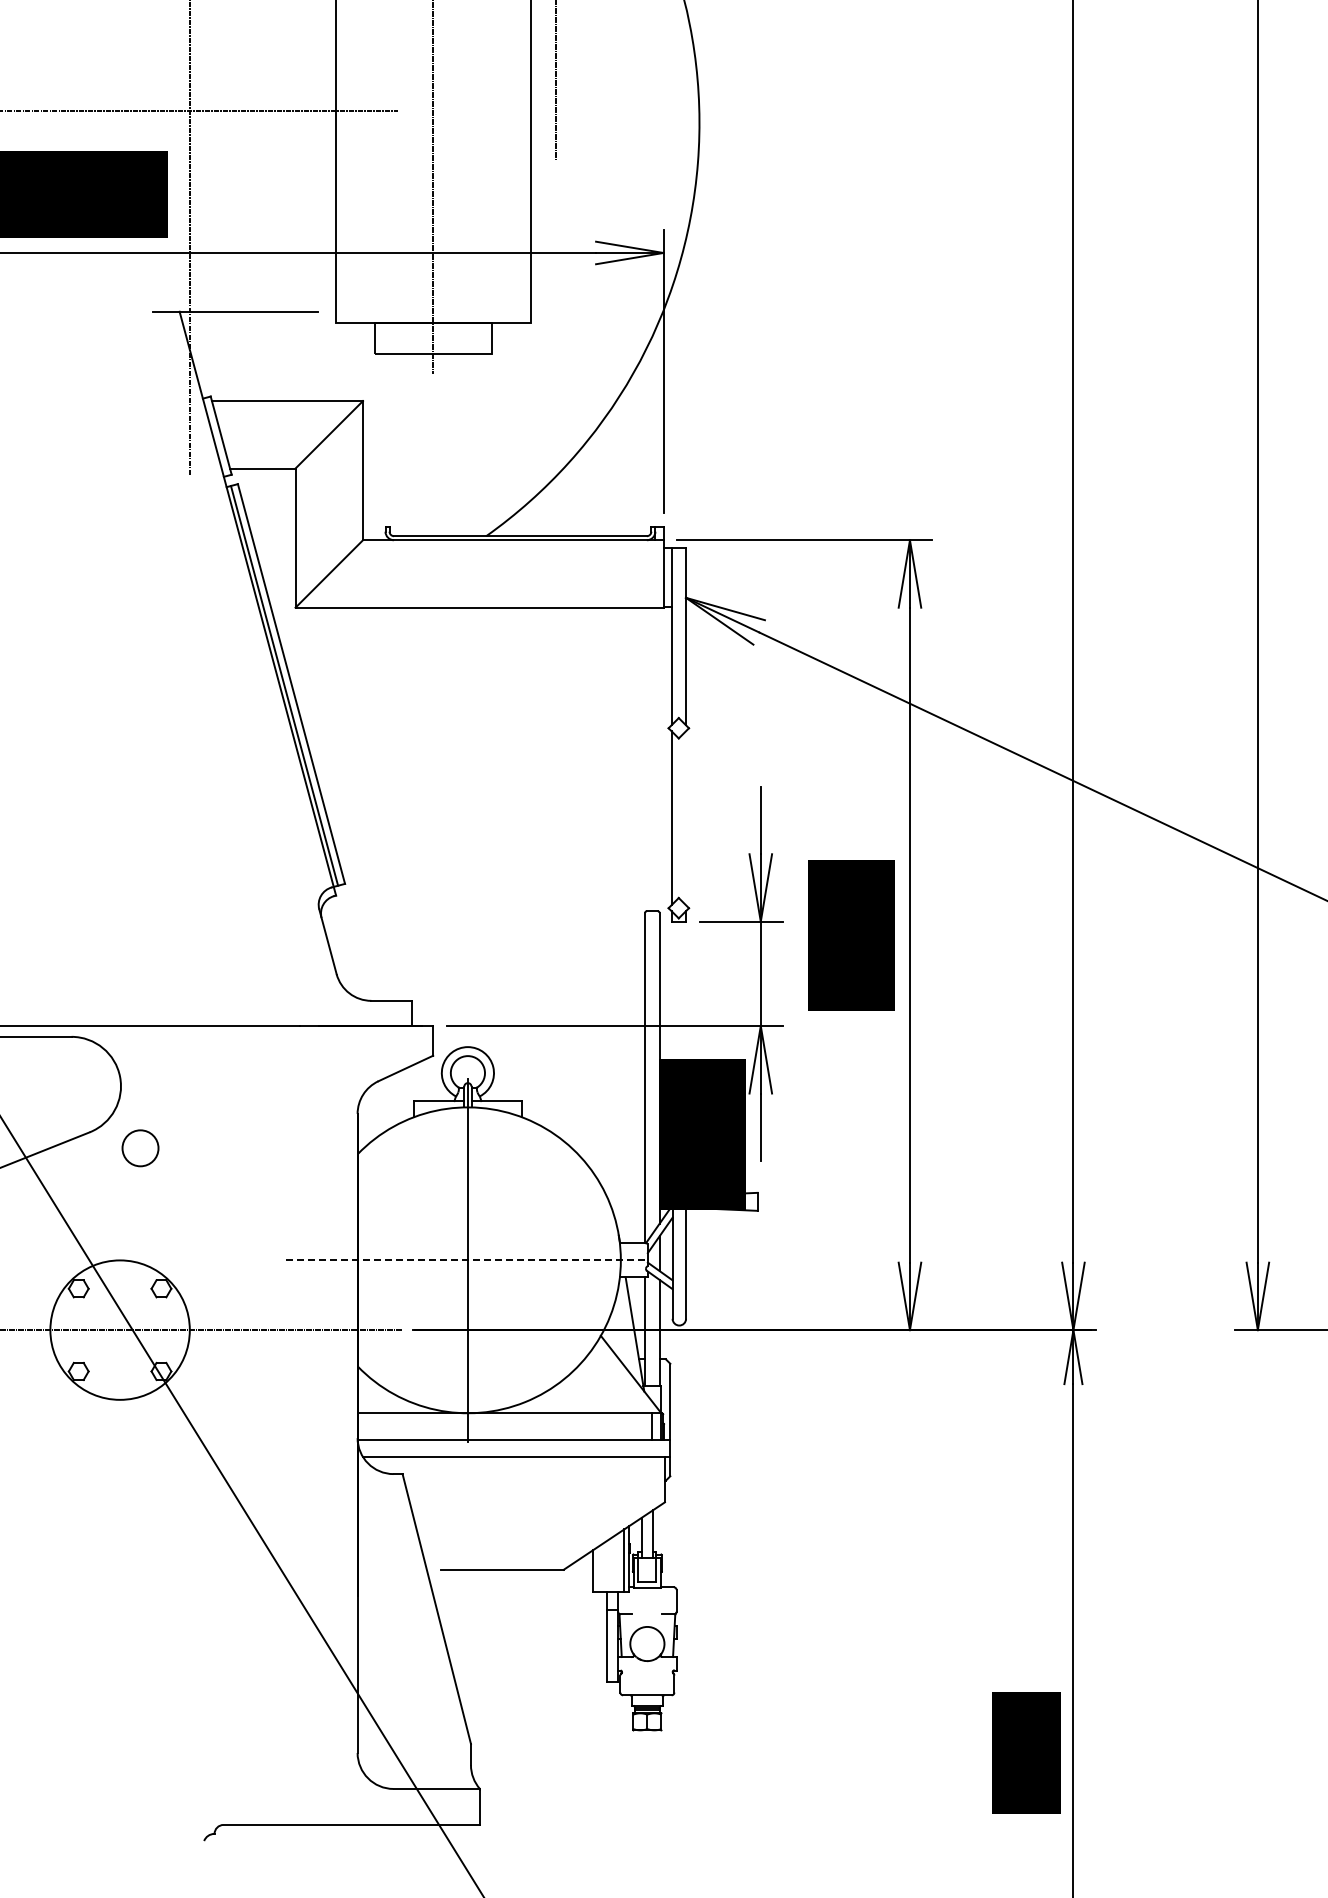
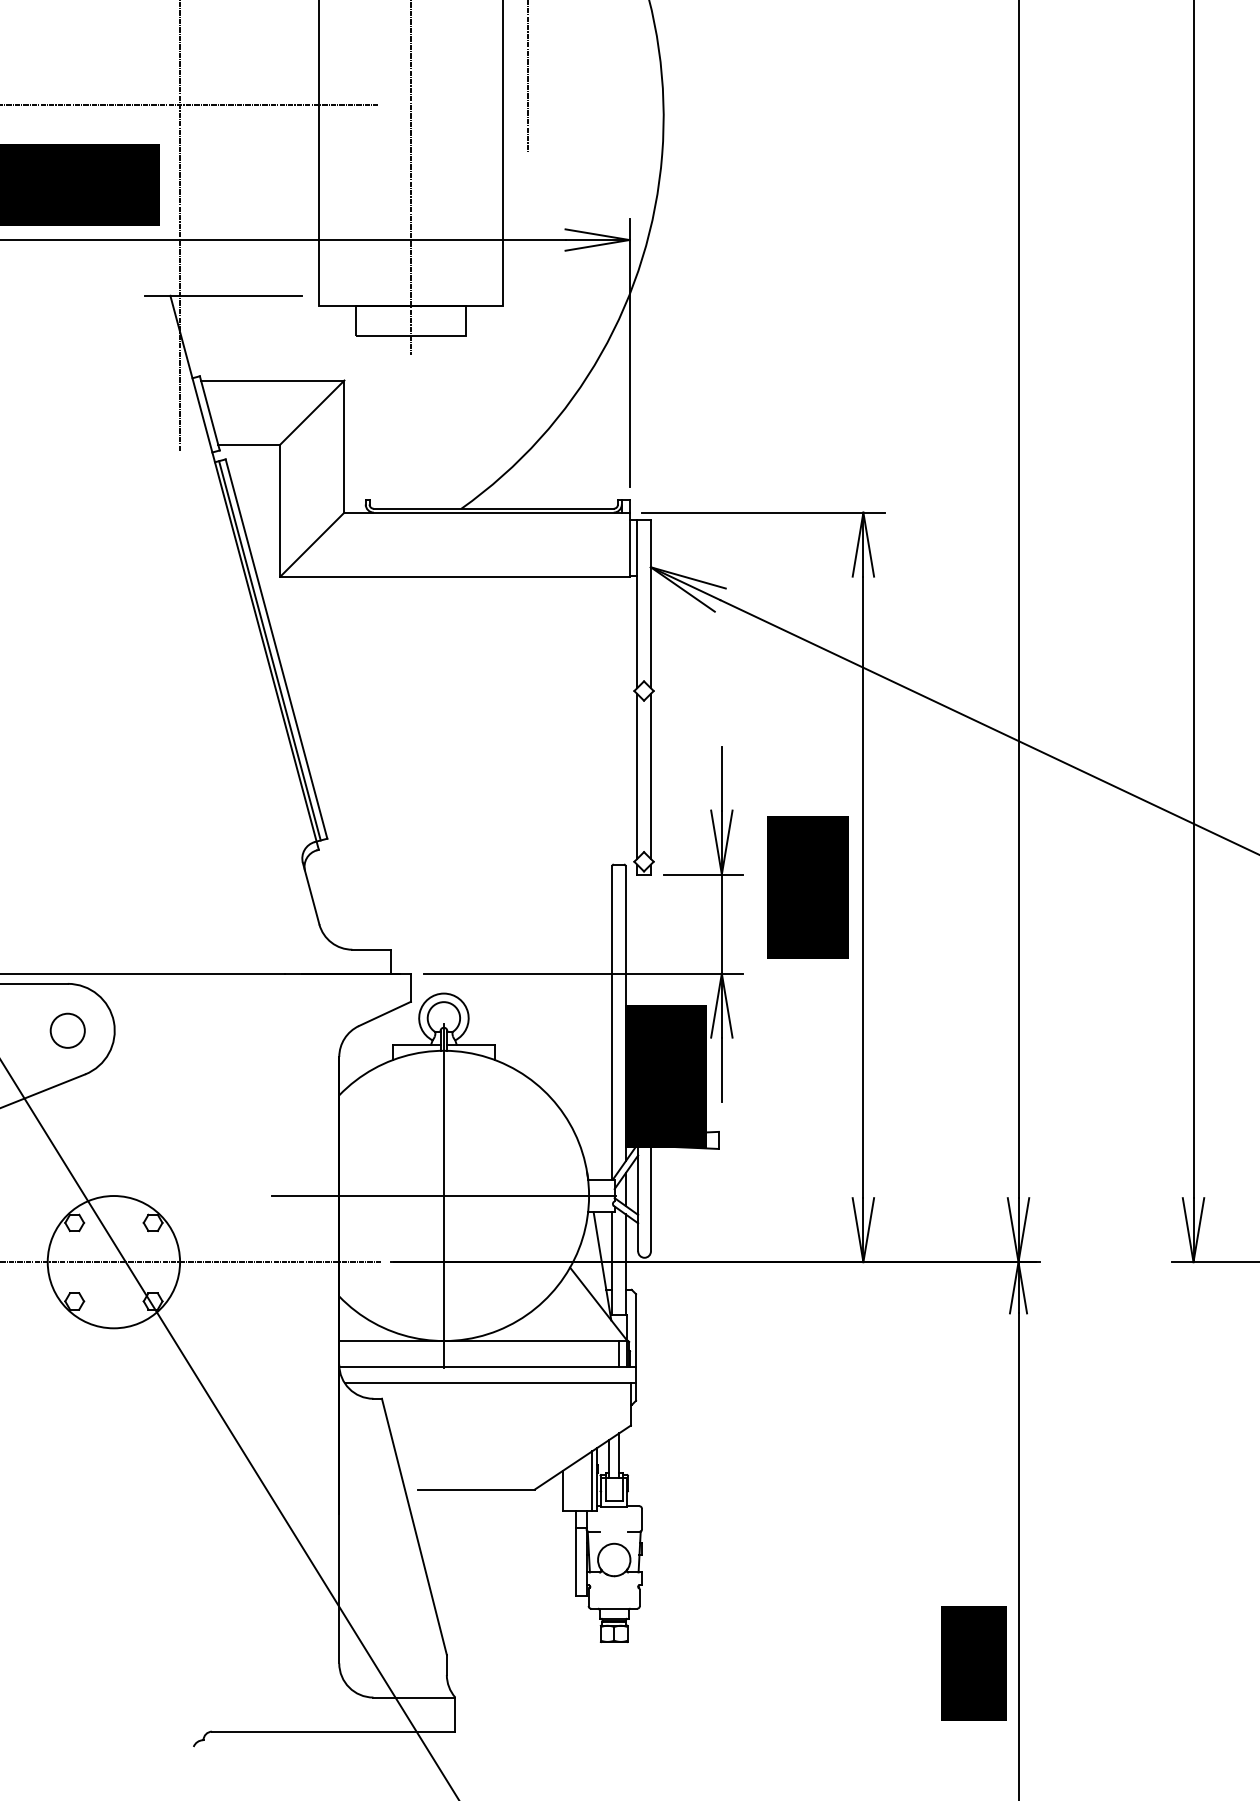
line: (686, 818) -> (651, 776), added
circle: (140, 1148) -> (67, 1030), moved
line: (468, 1260) -> (444, 1196), dashed -> solid

